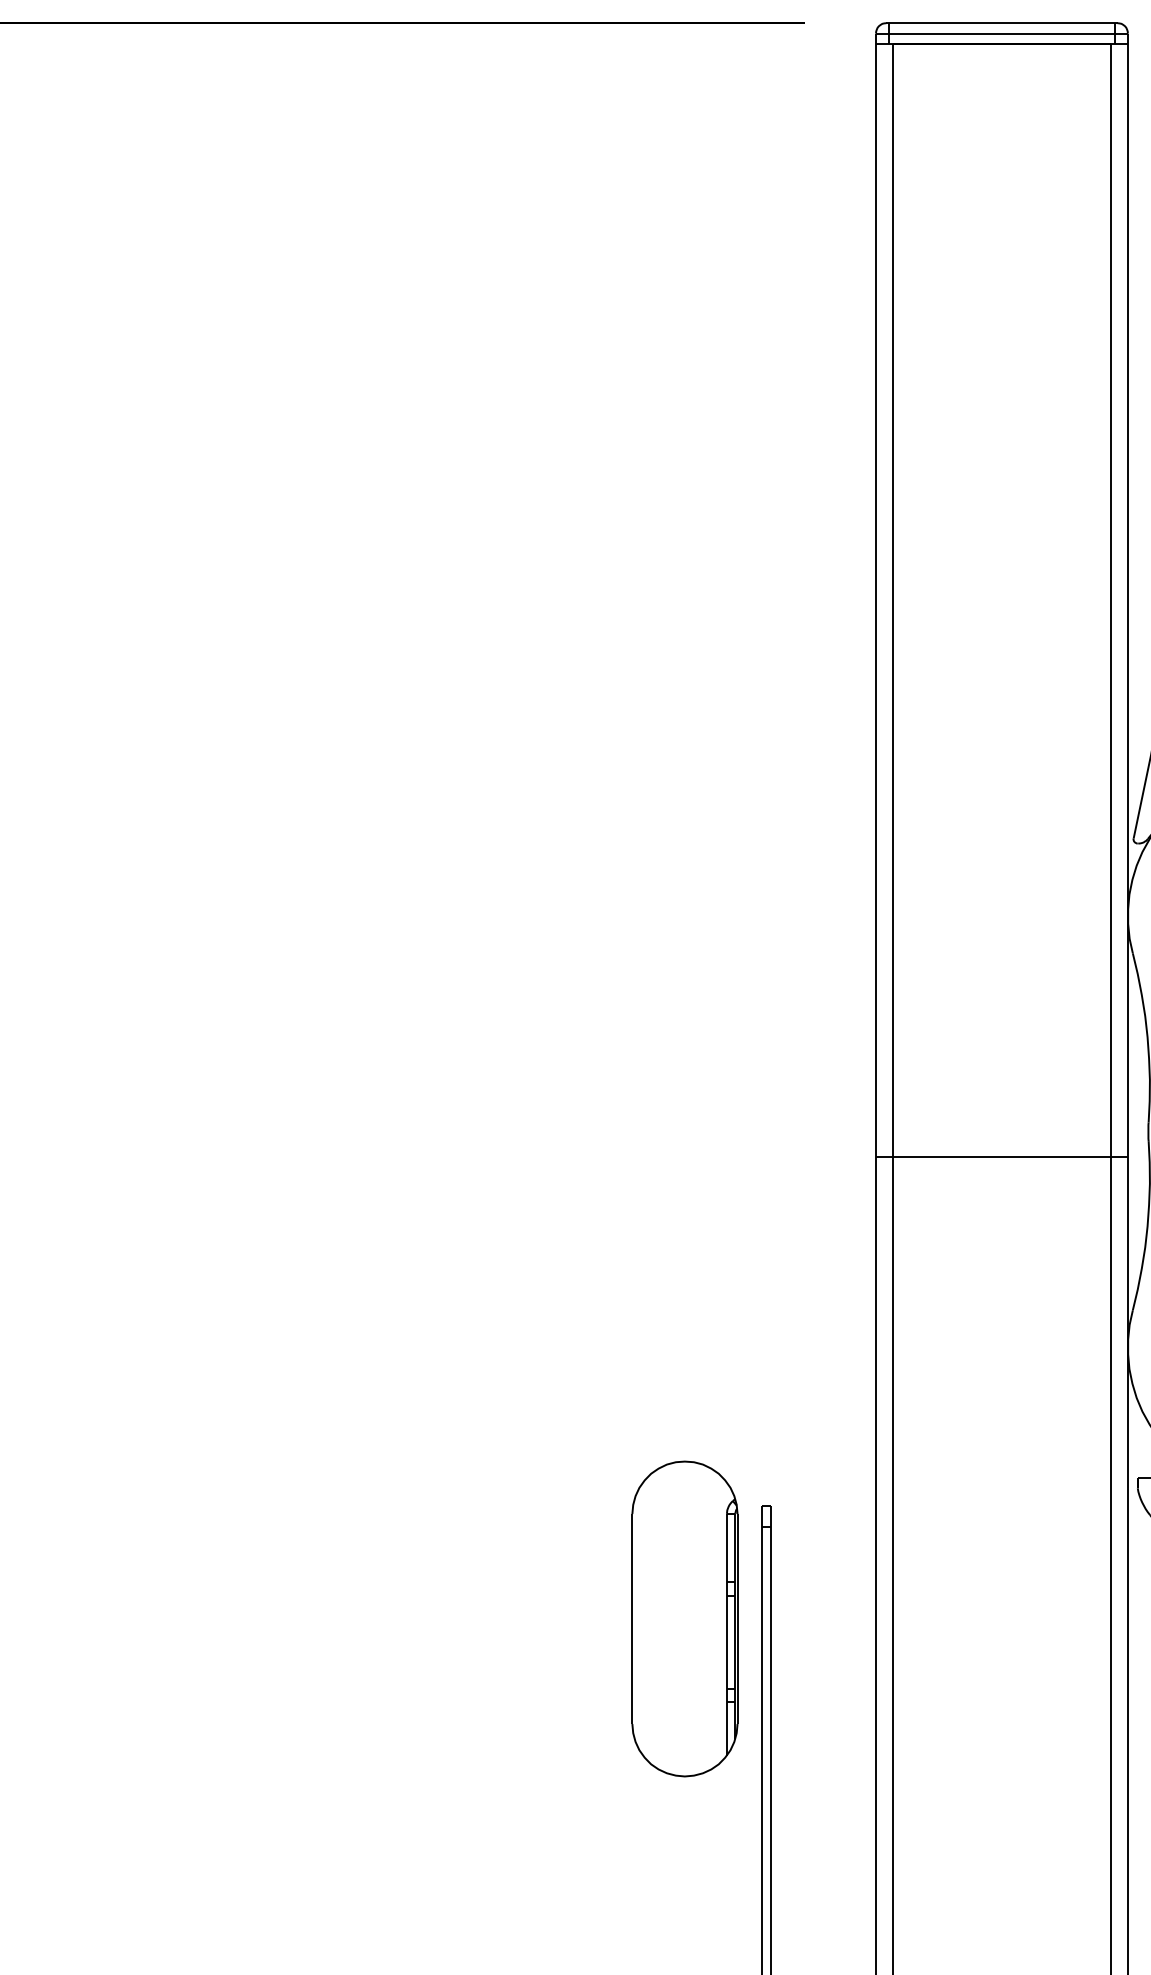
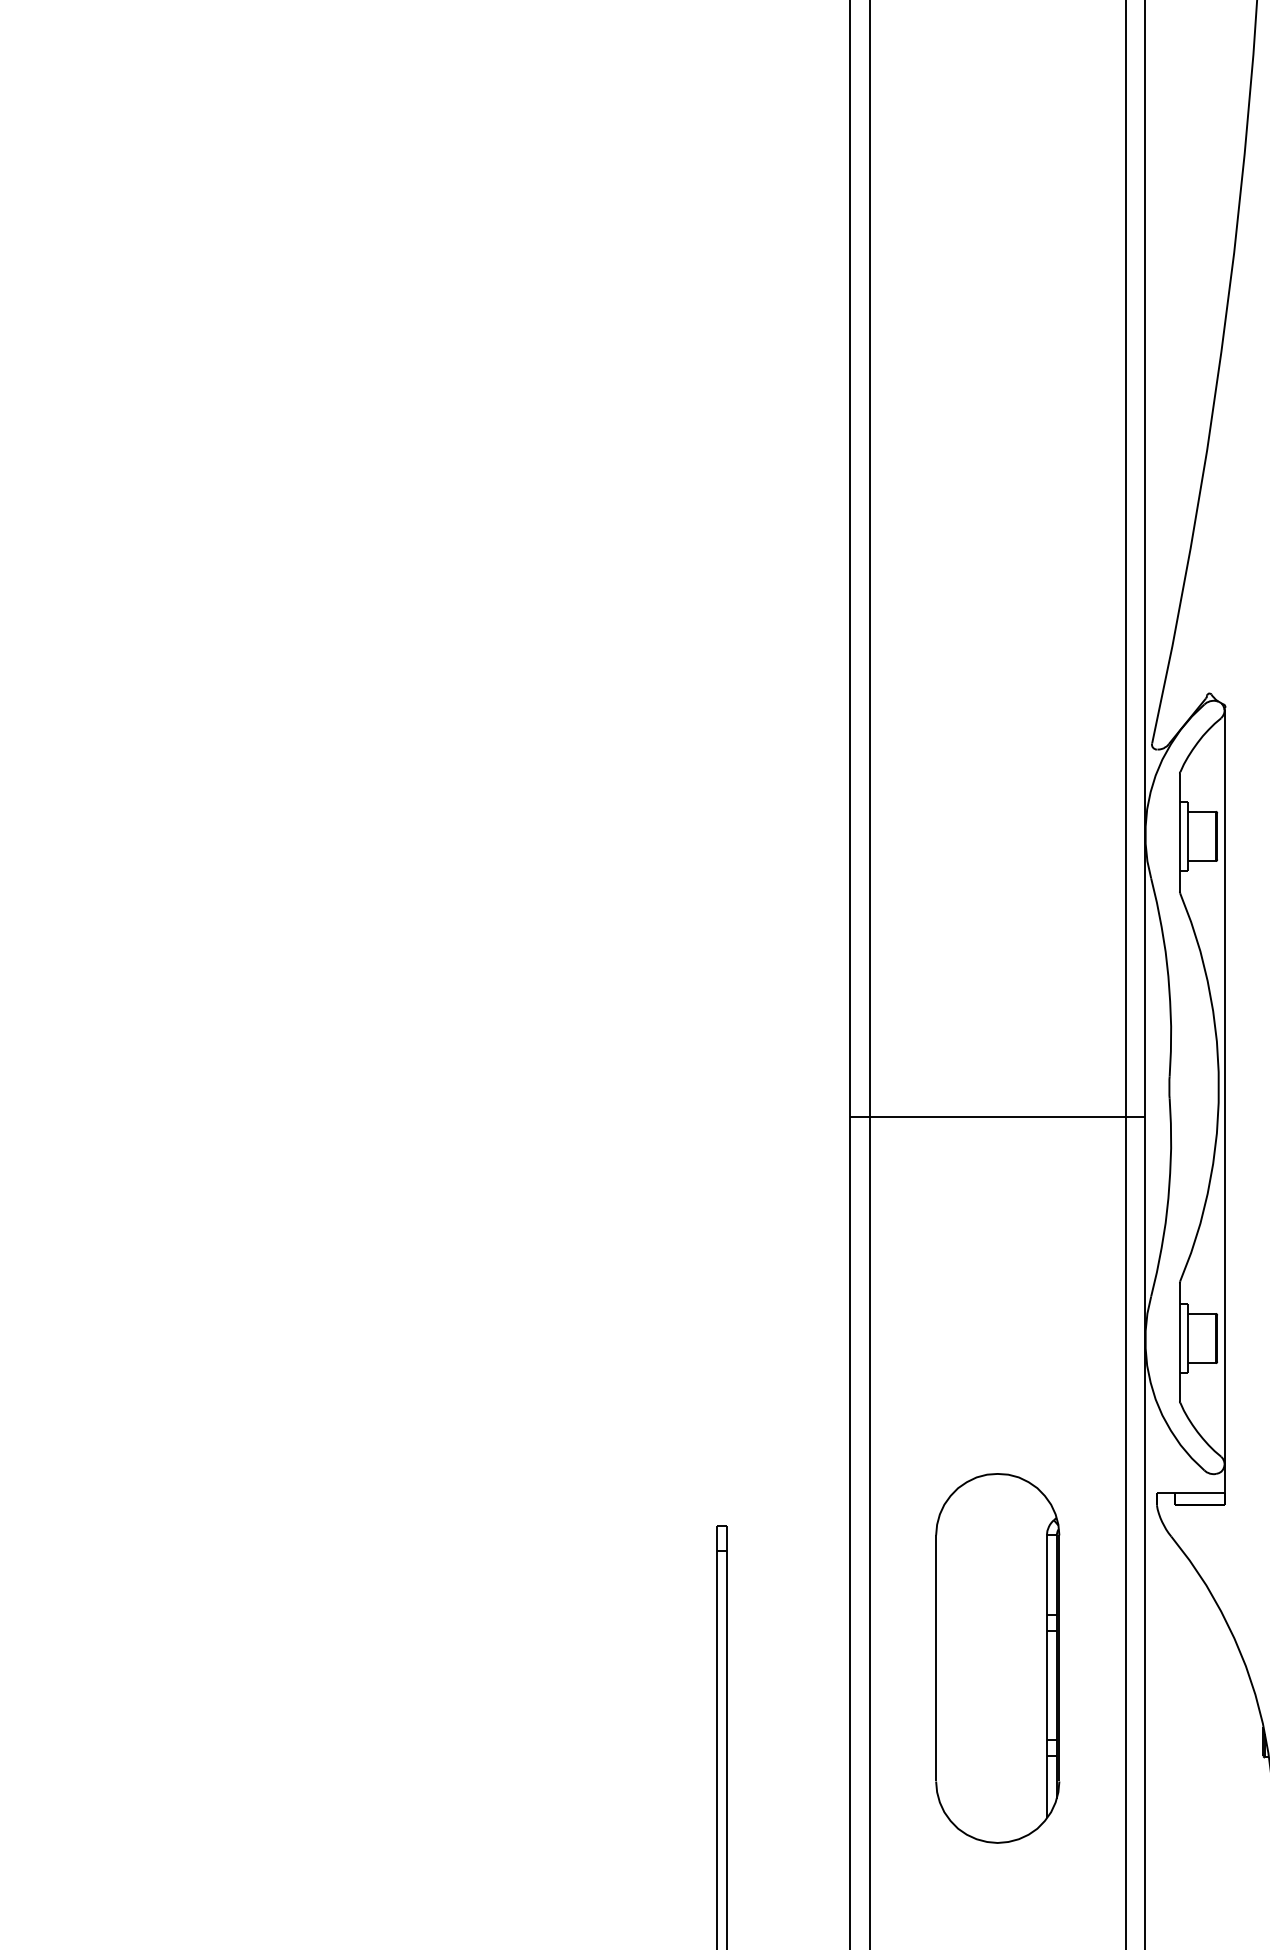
part: (684, 1618) -> (997, 1657), moved

